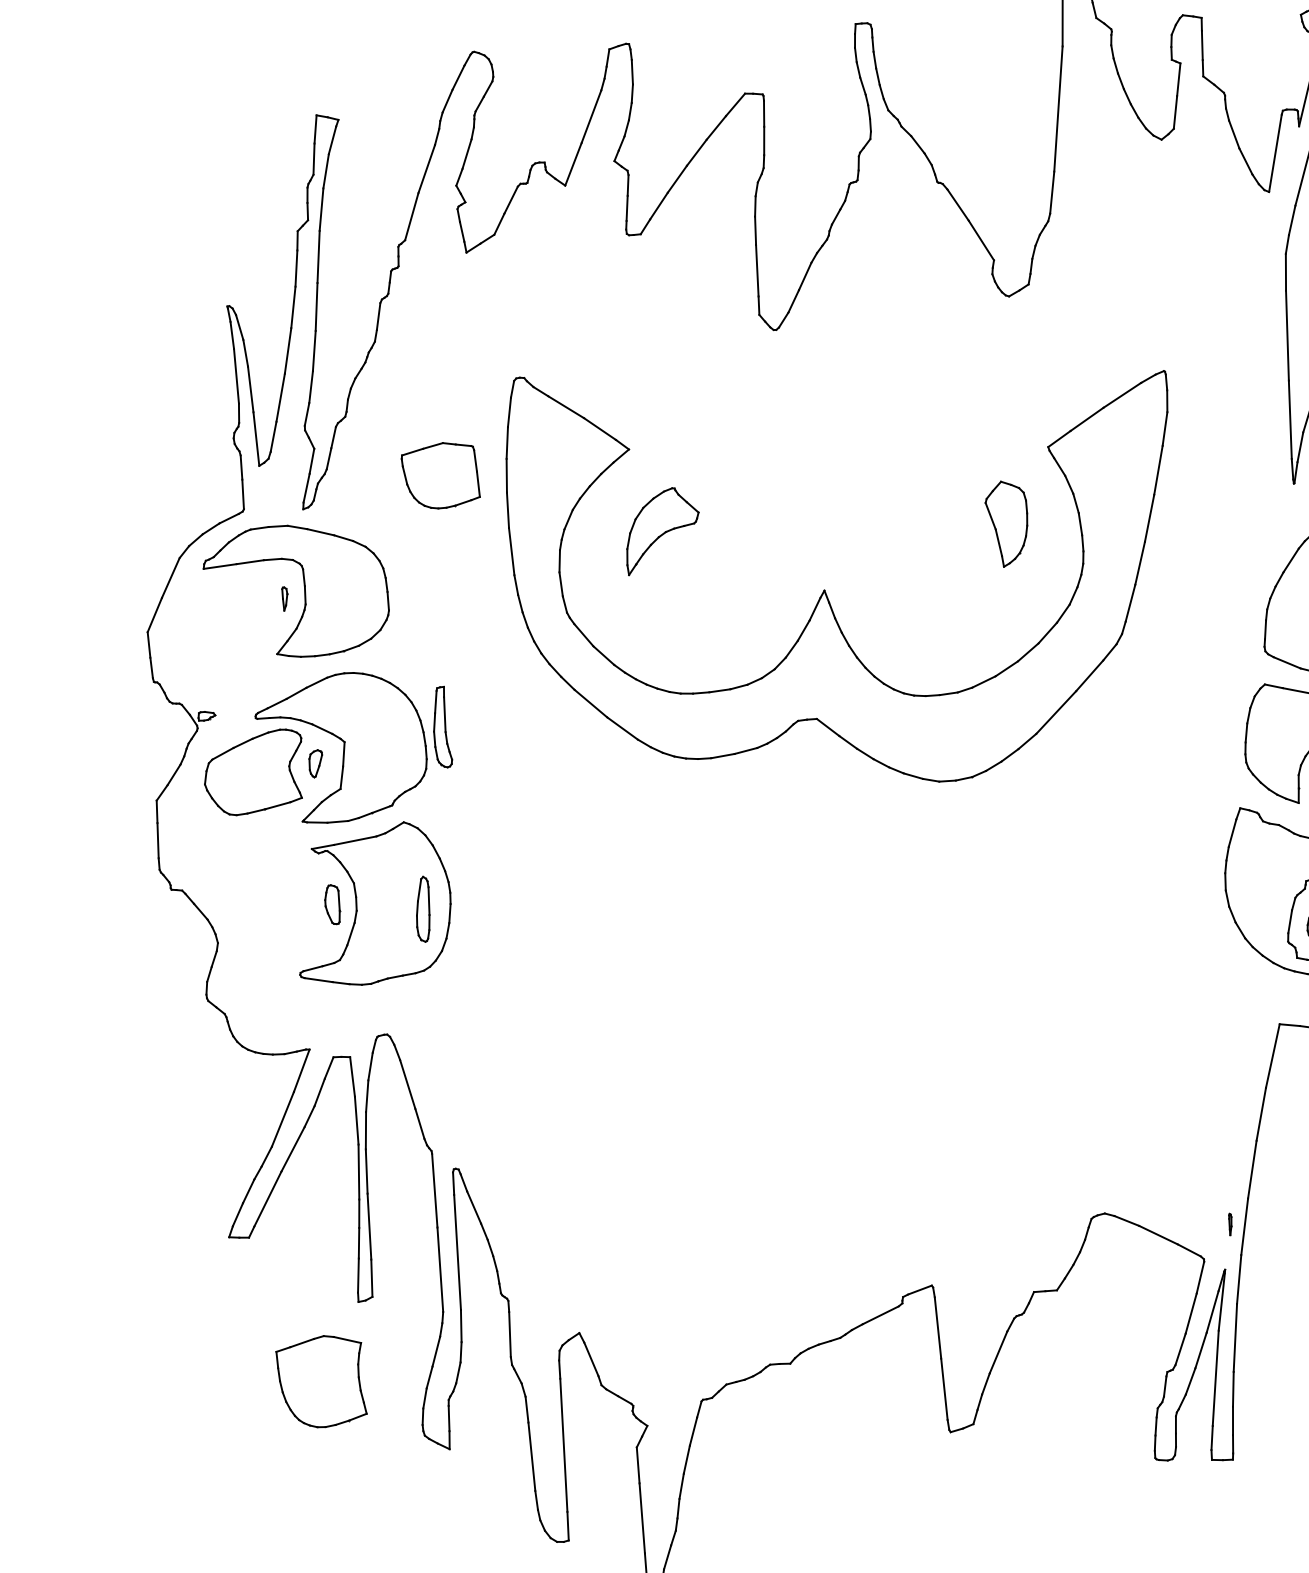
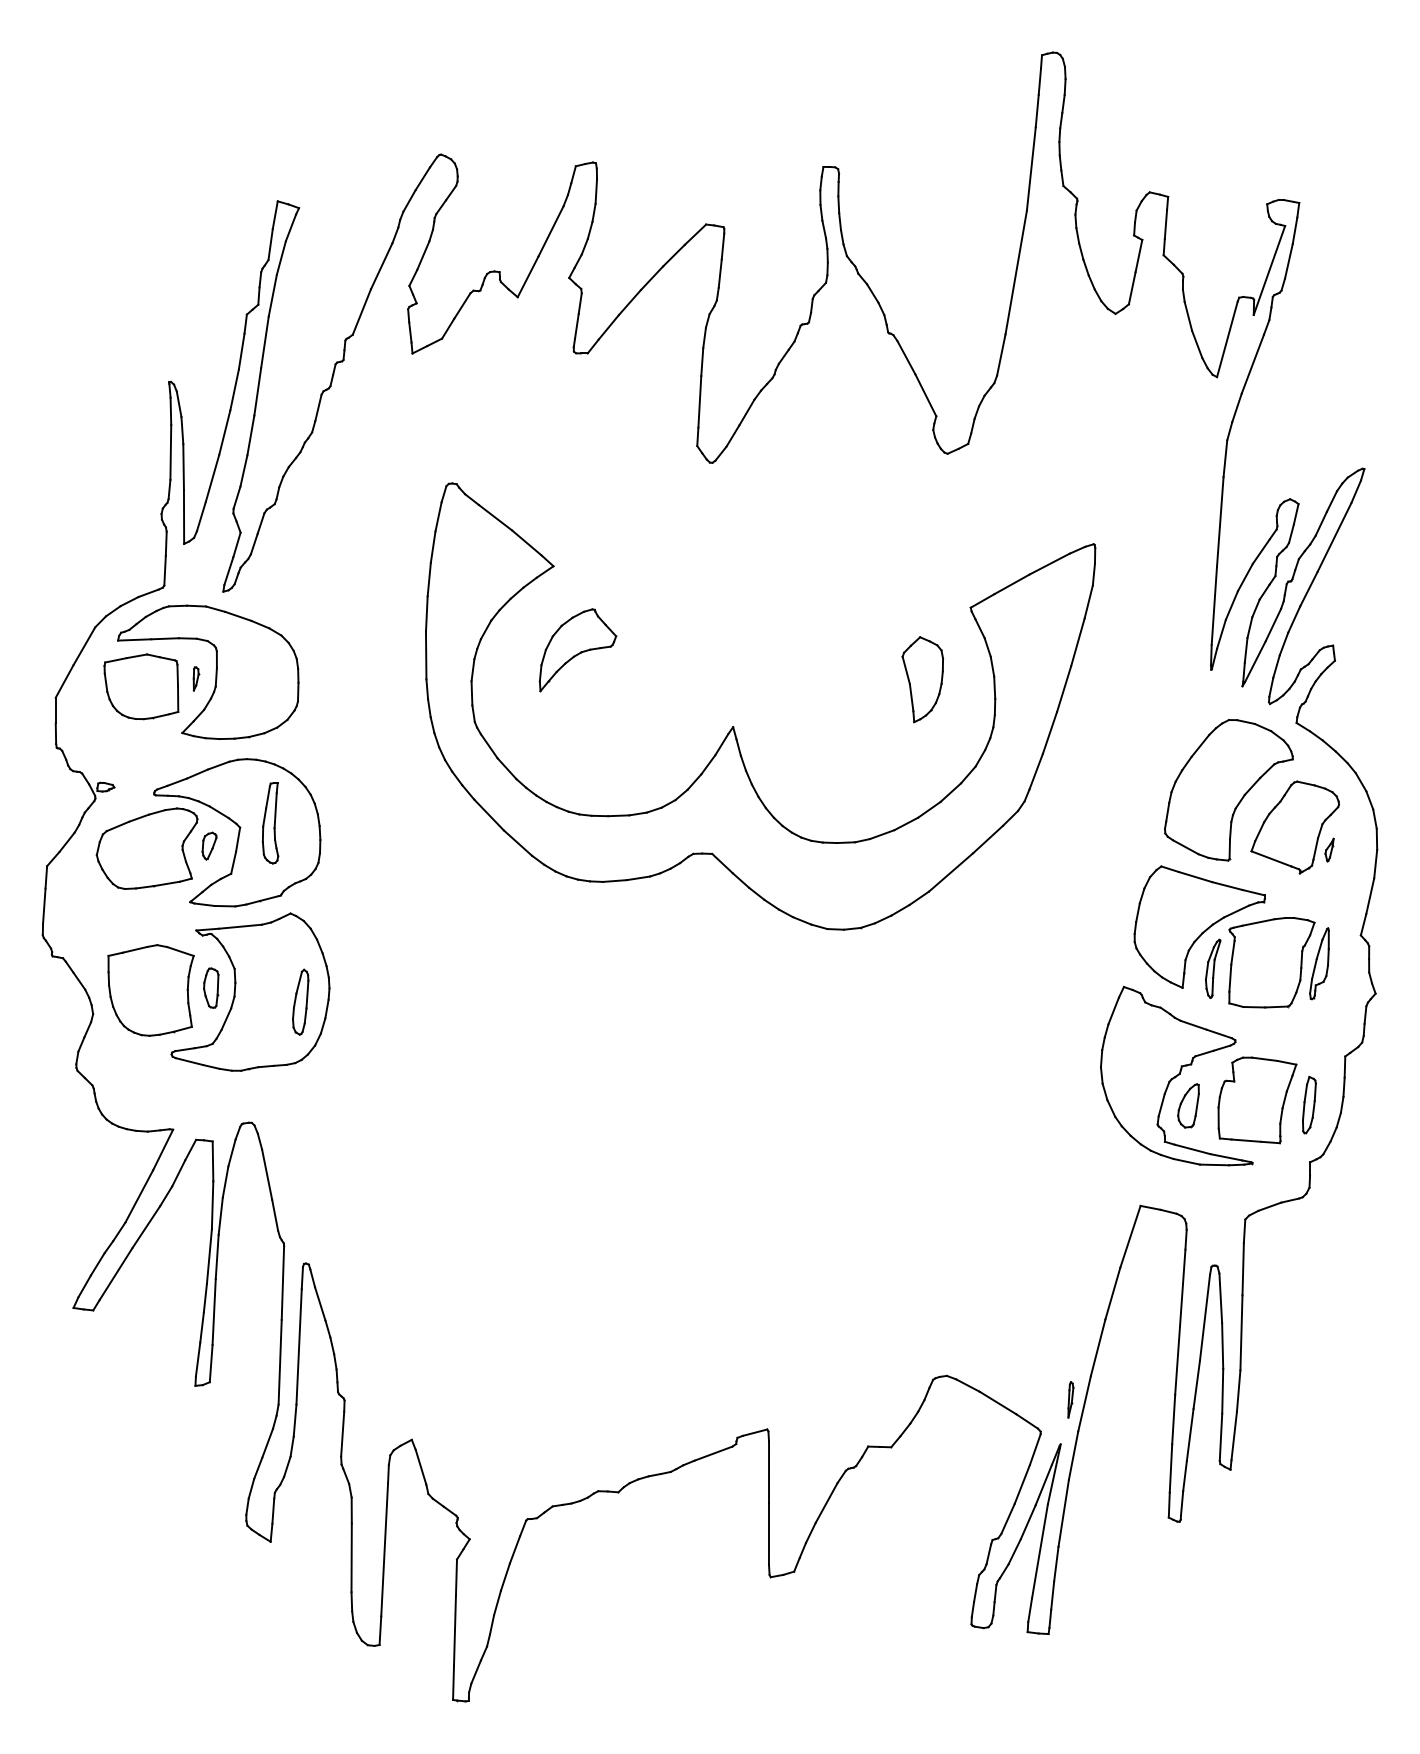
part: (440, 475) -> (141, 686), moved
part: (441, 727) -> (270, 823), moved
part: (1230, 1224) -> (1070, 1399), size x1.67
part: (321, 1381) -> (150, 990), moved

